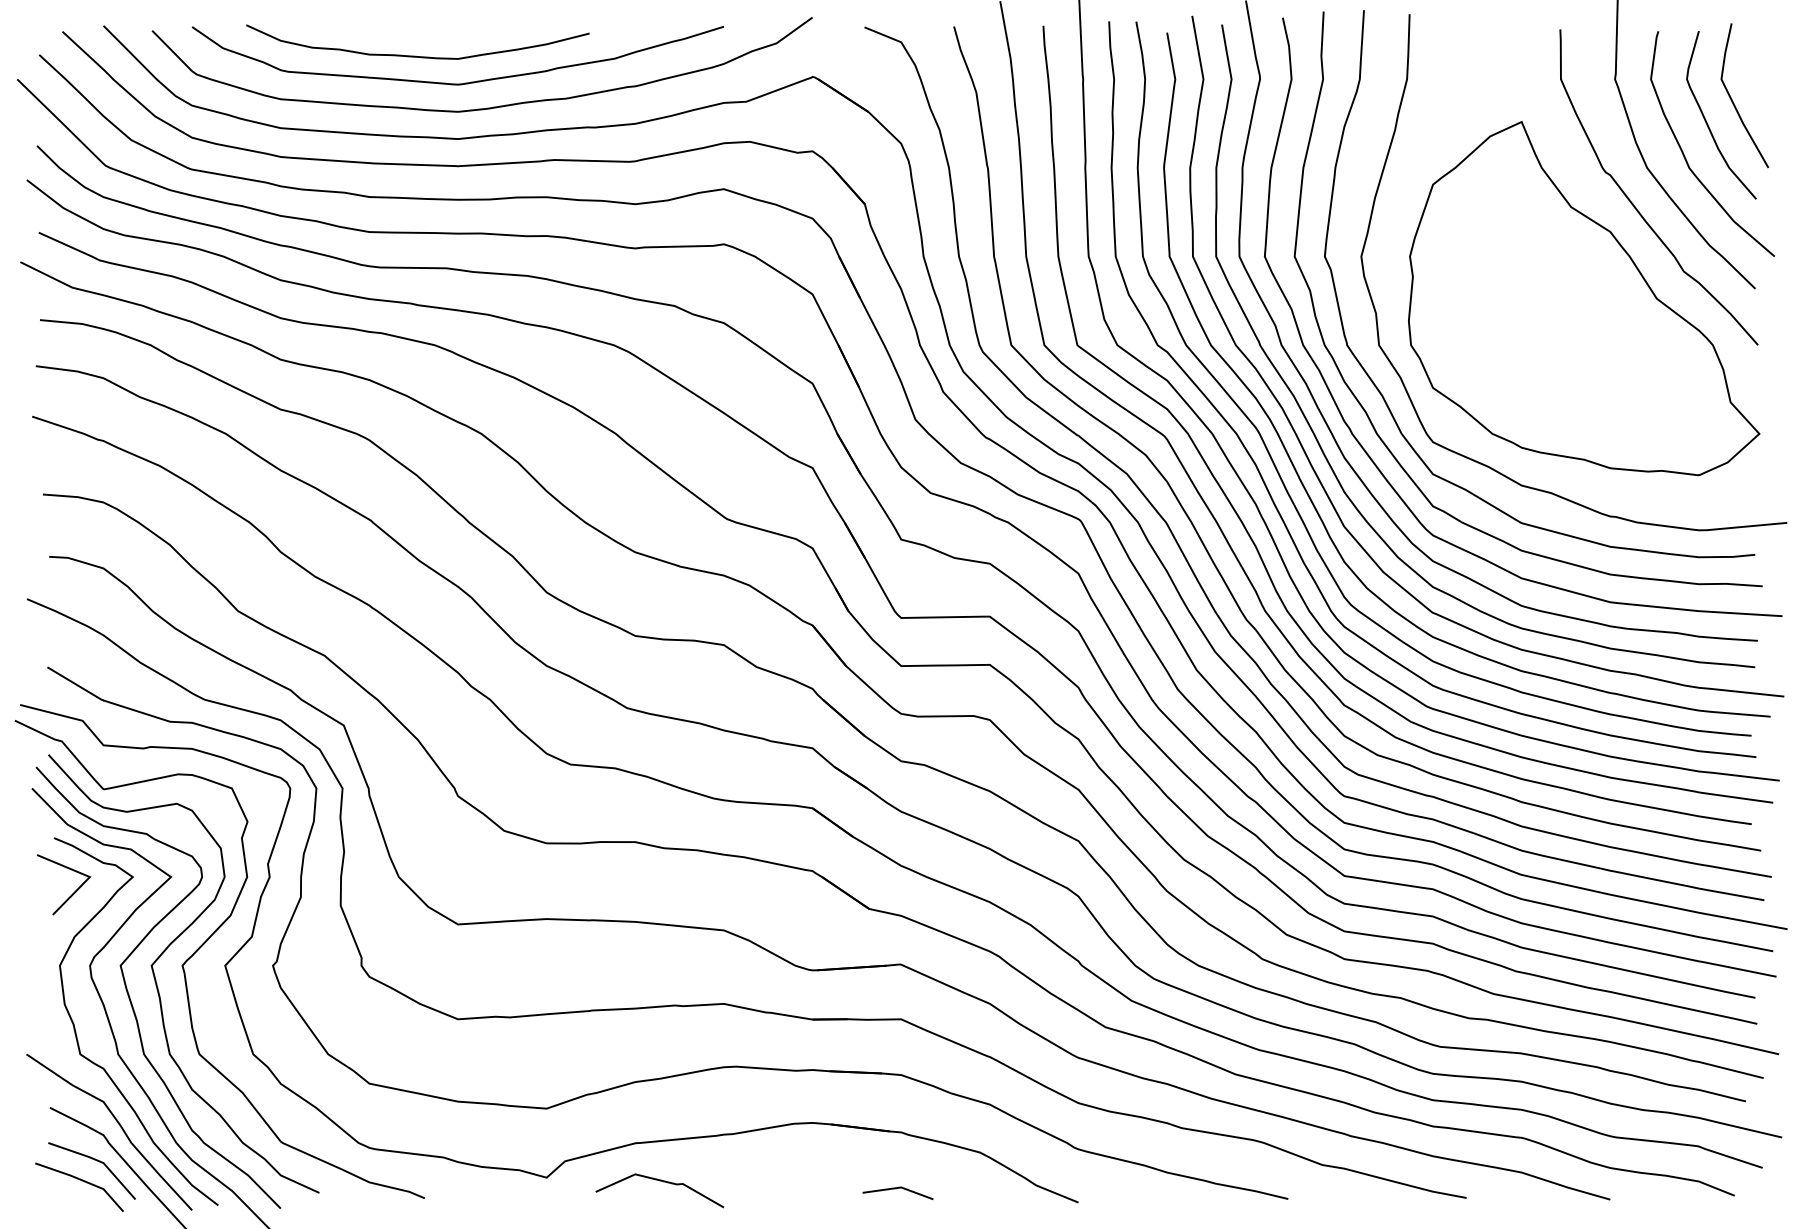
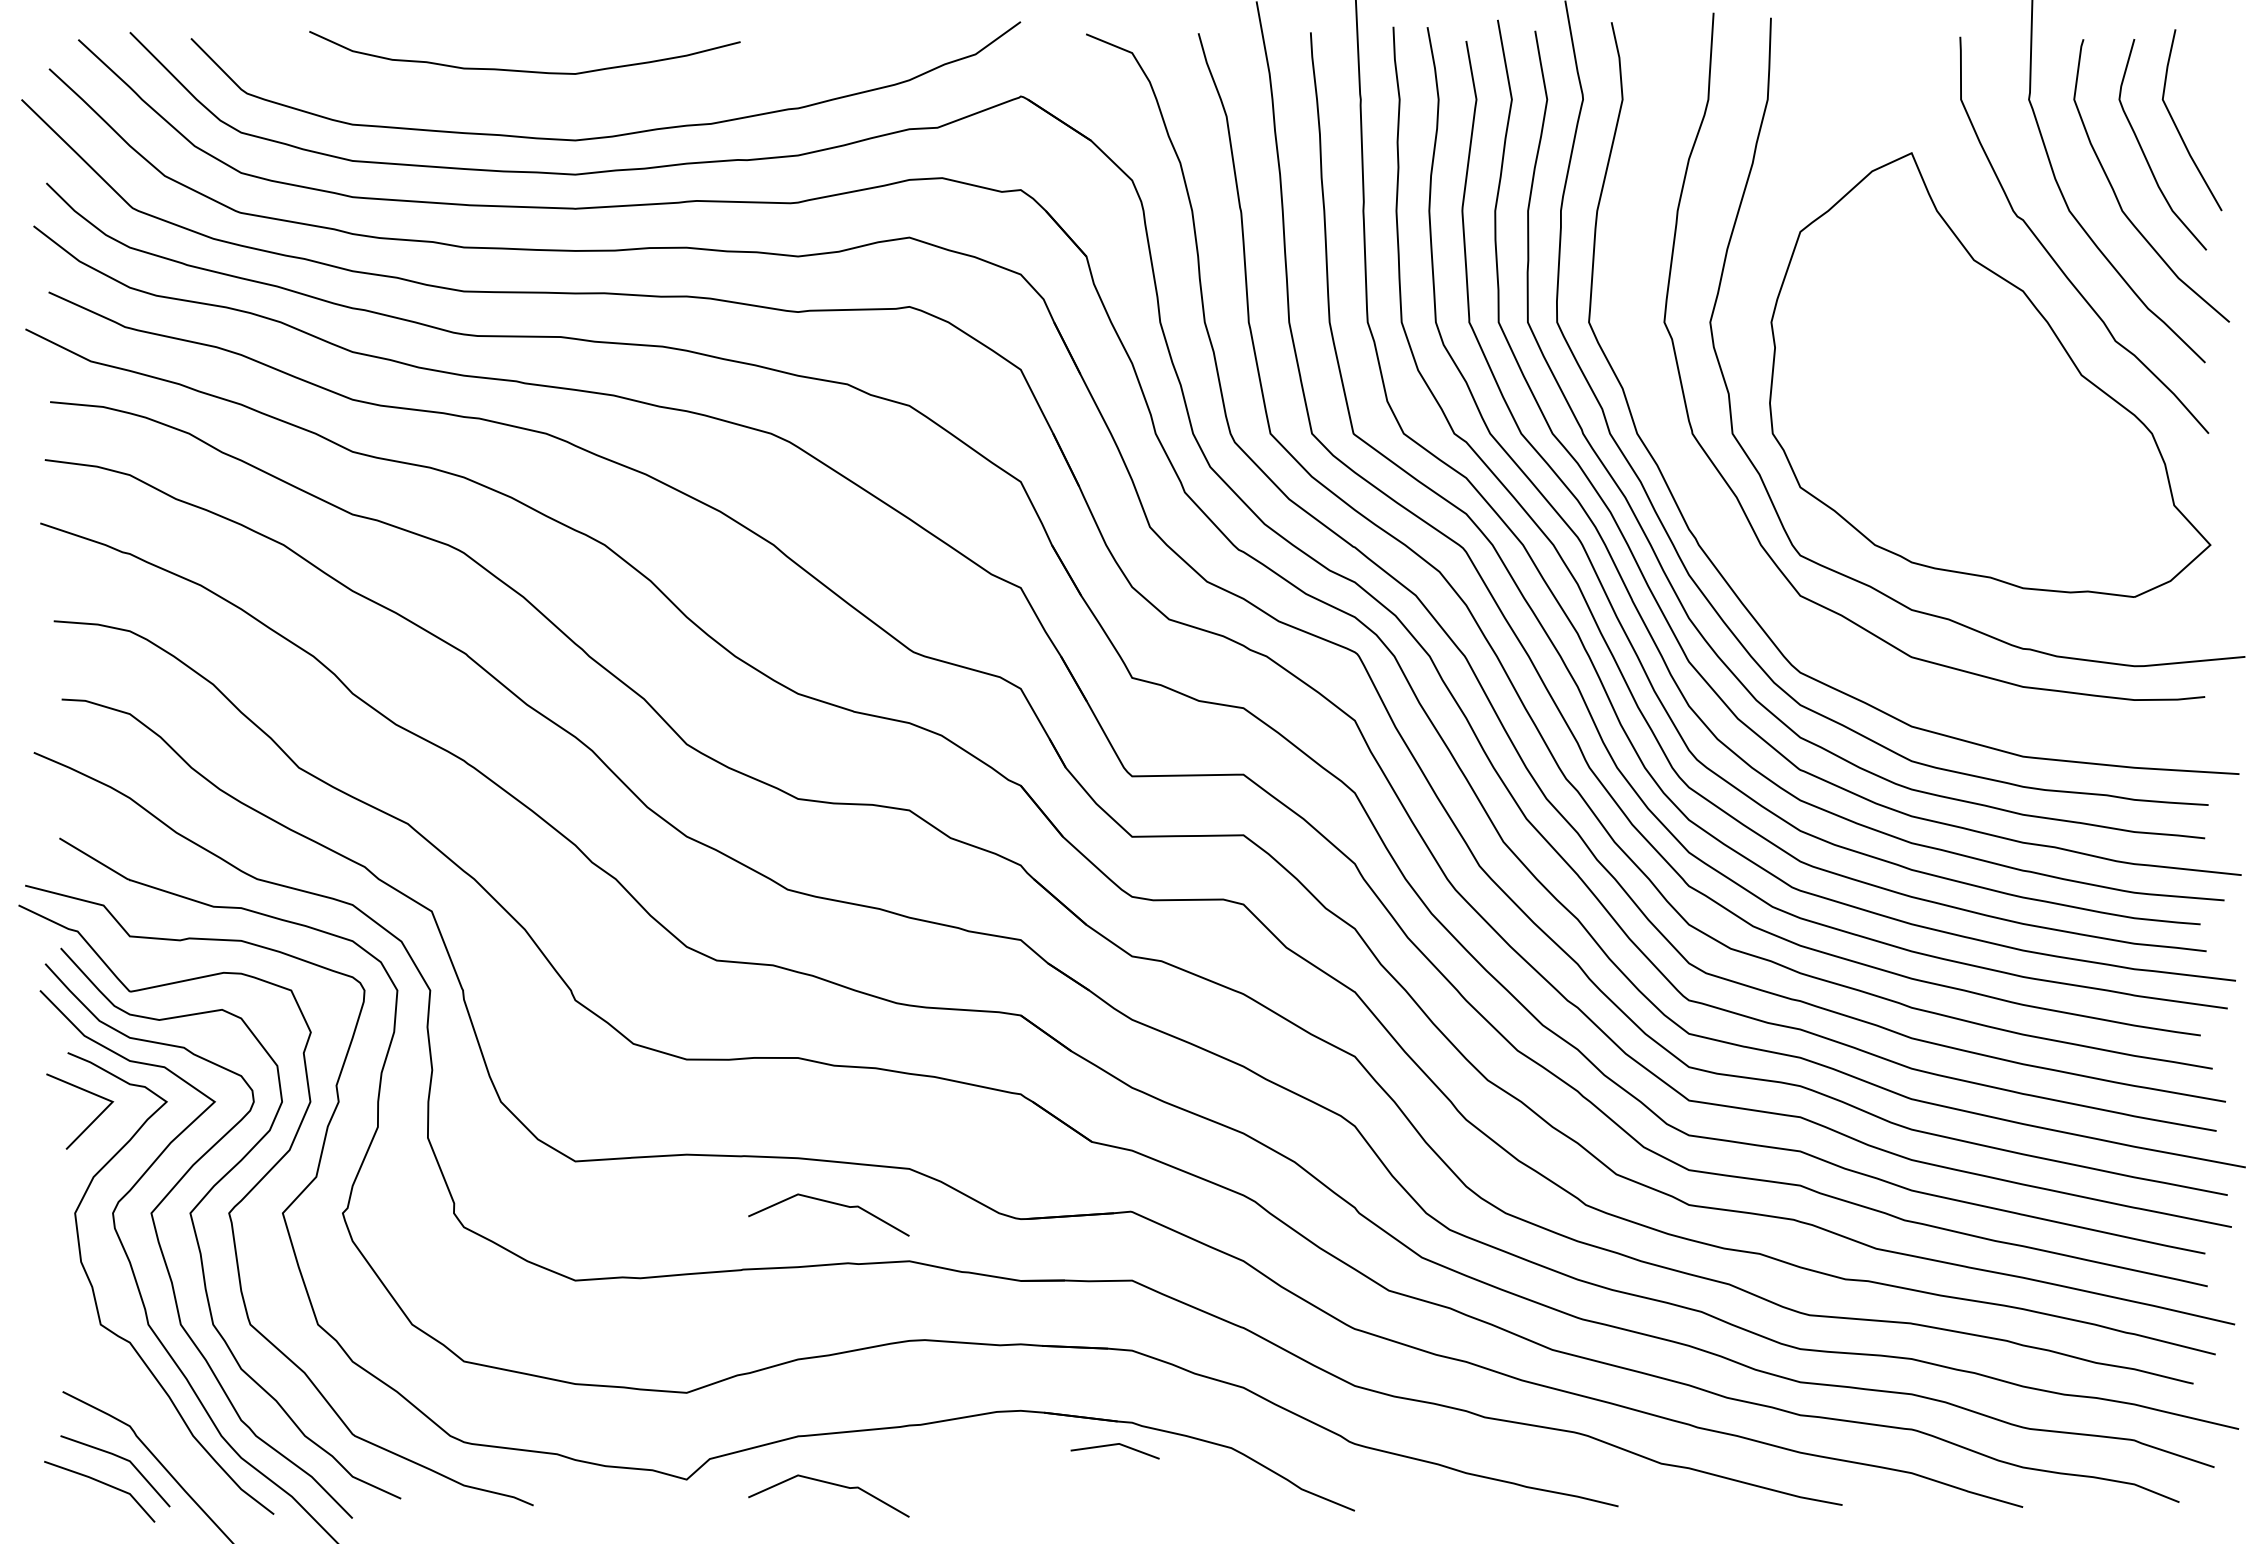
curve: (461, 83) -> (579, 104), removed
curve: (1366, 411) -> (1716, 516), removed
line: (661, 957) -> (830, 1203), added
curve: (118, 1124) -> (148, 1412), removed
line: (897, 1188) -> (1114, 1445), moved

